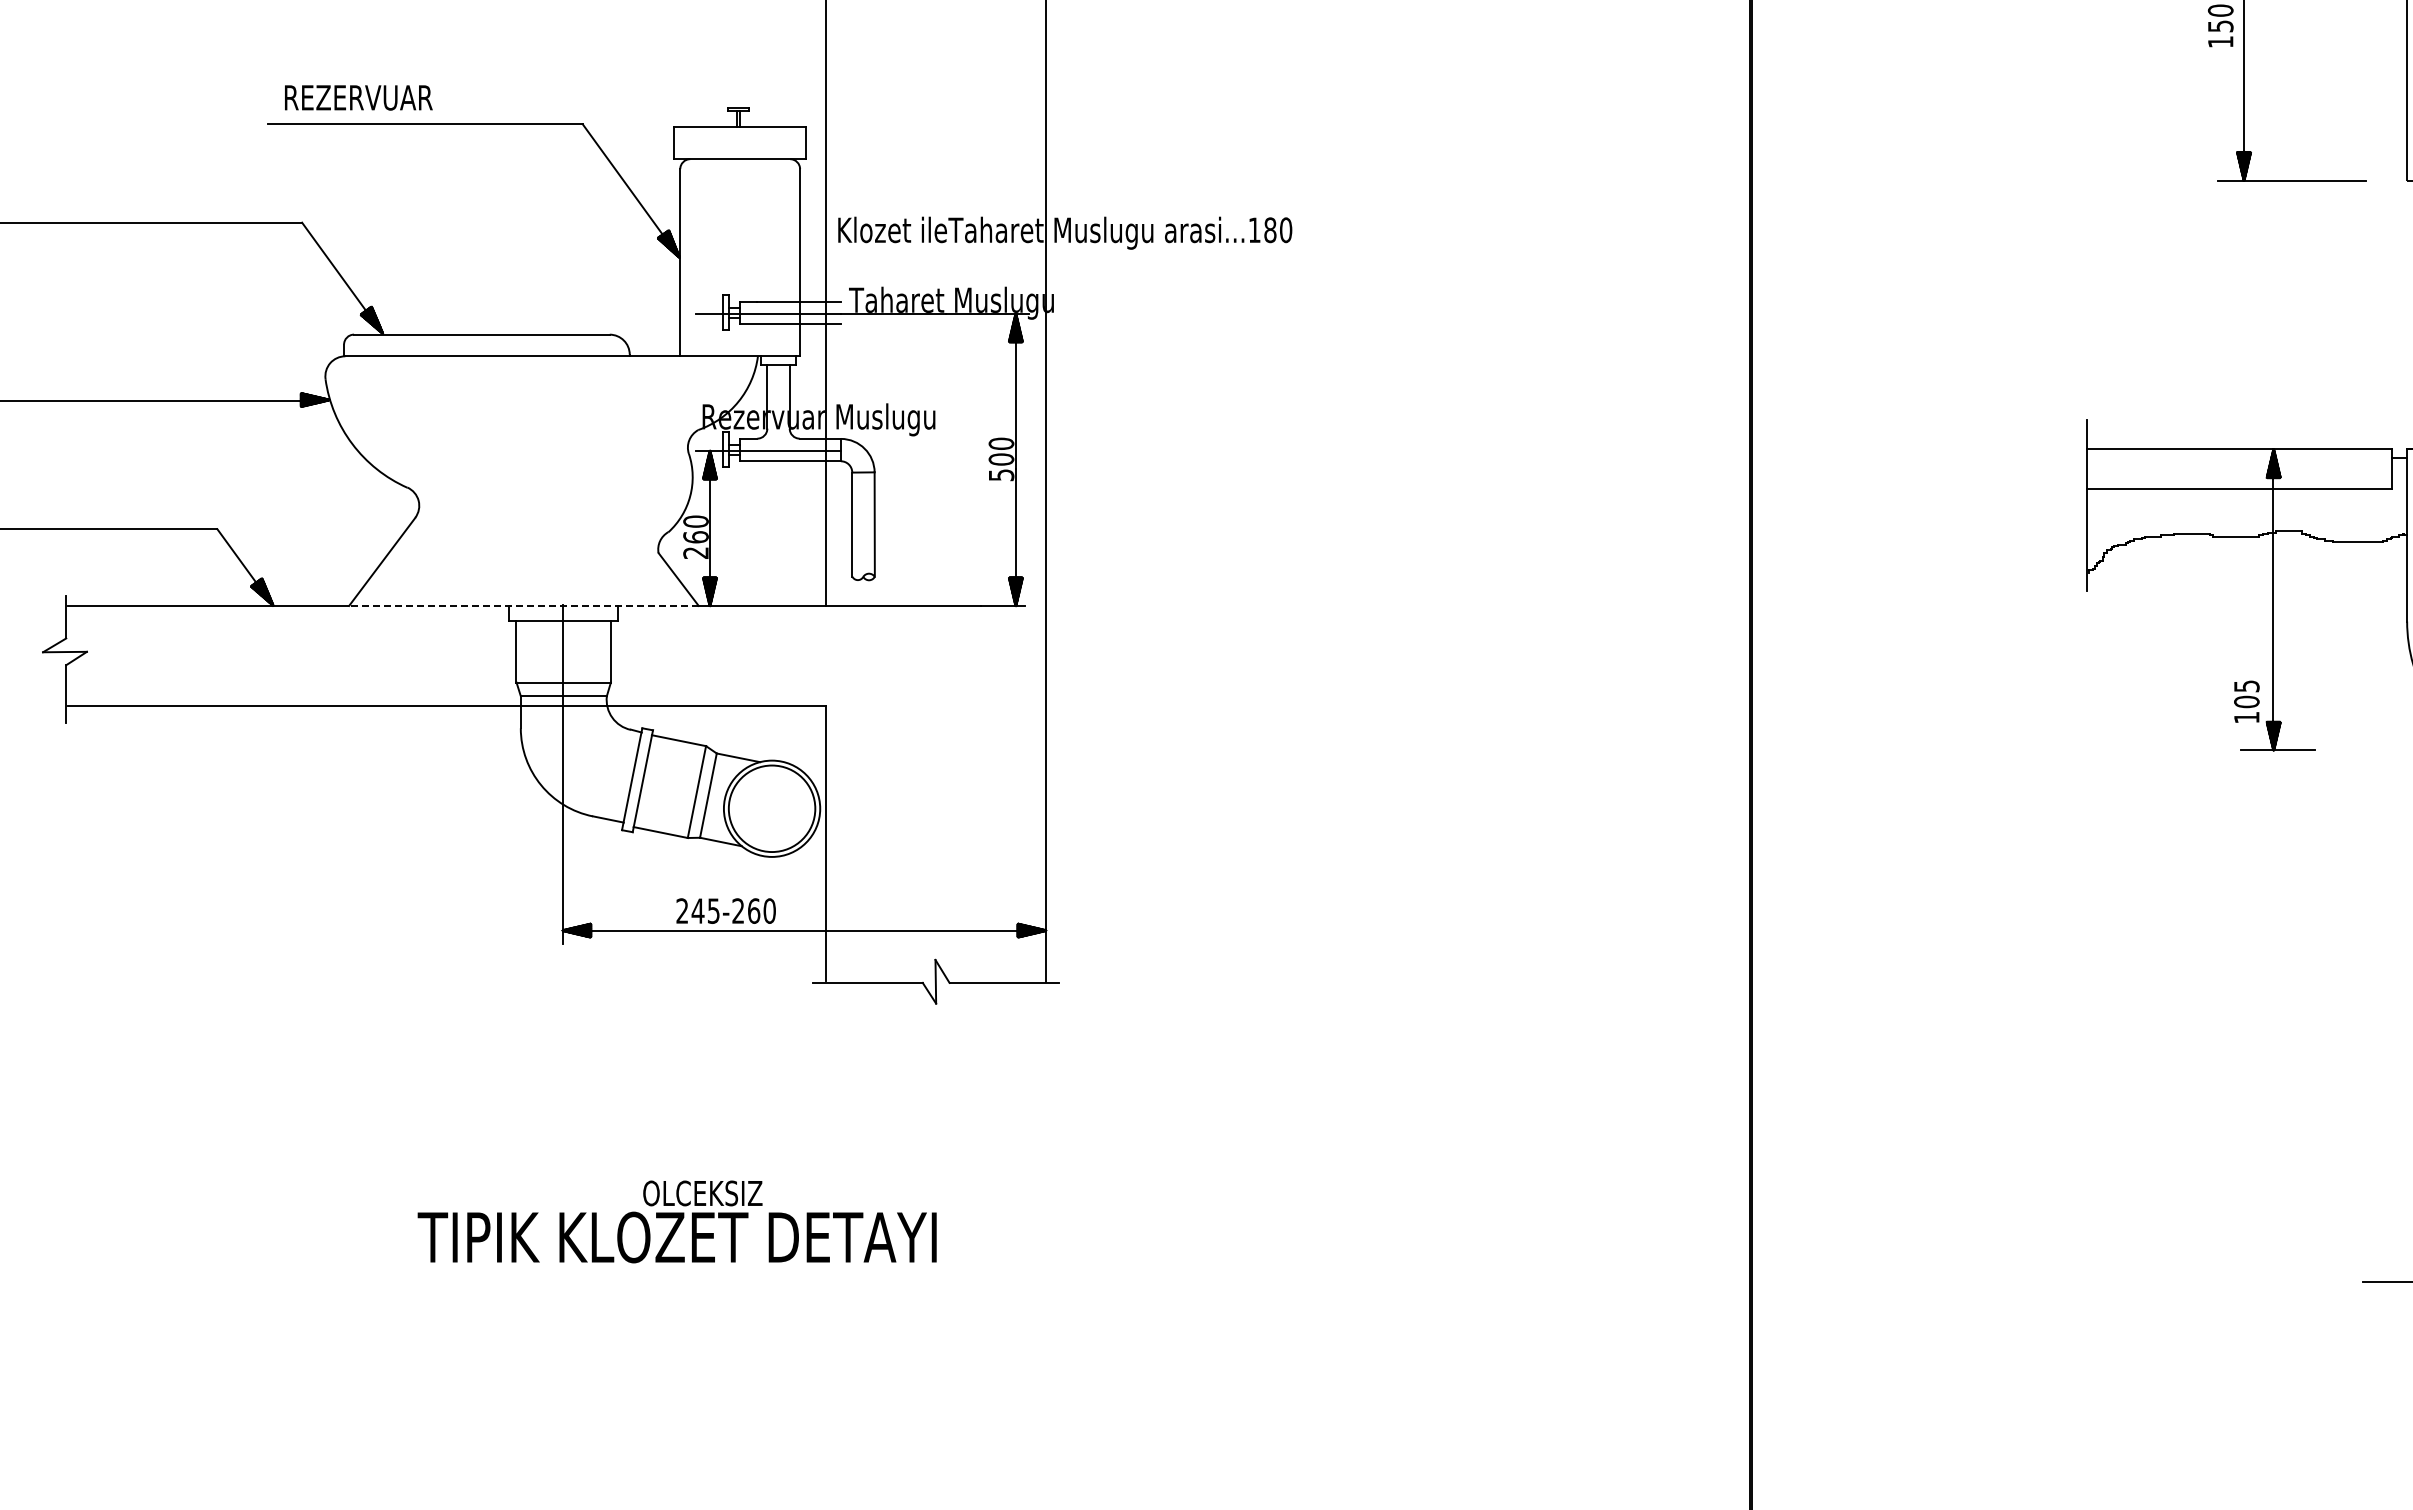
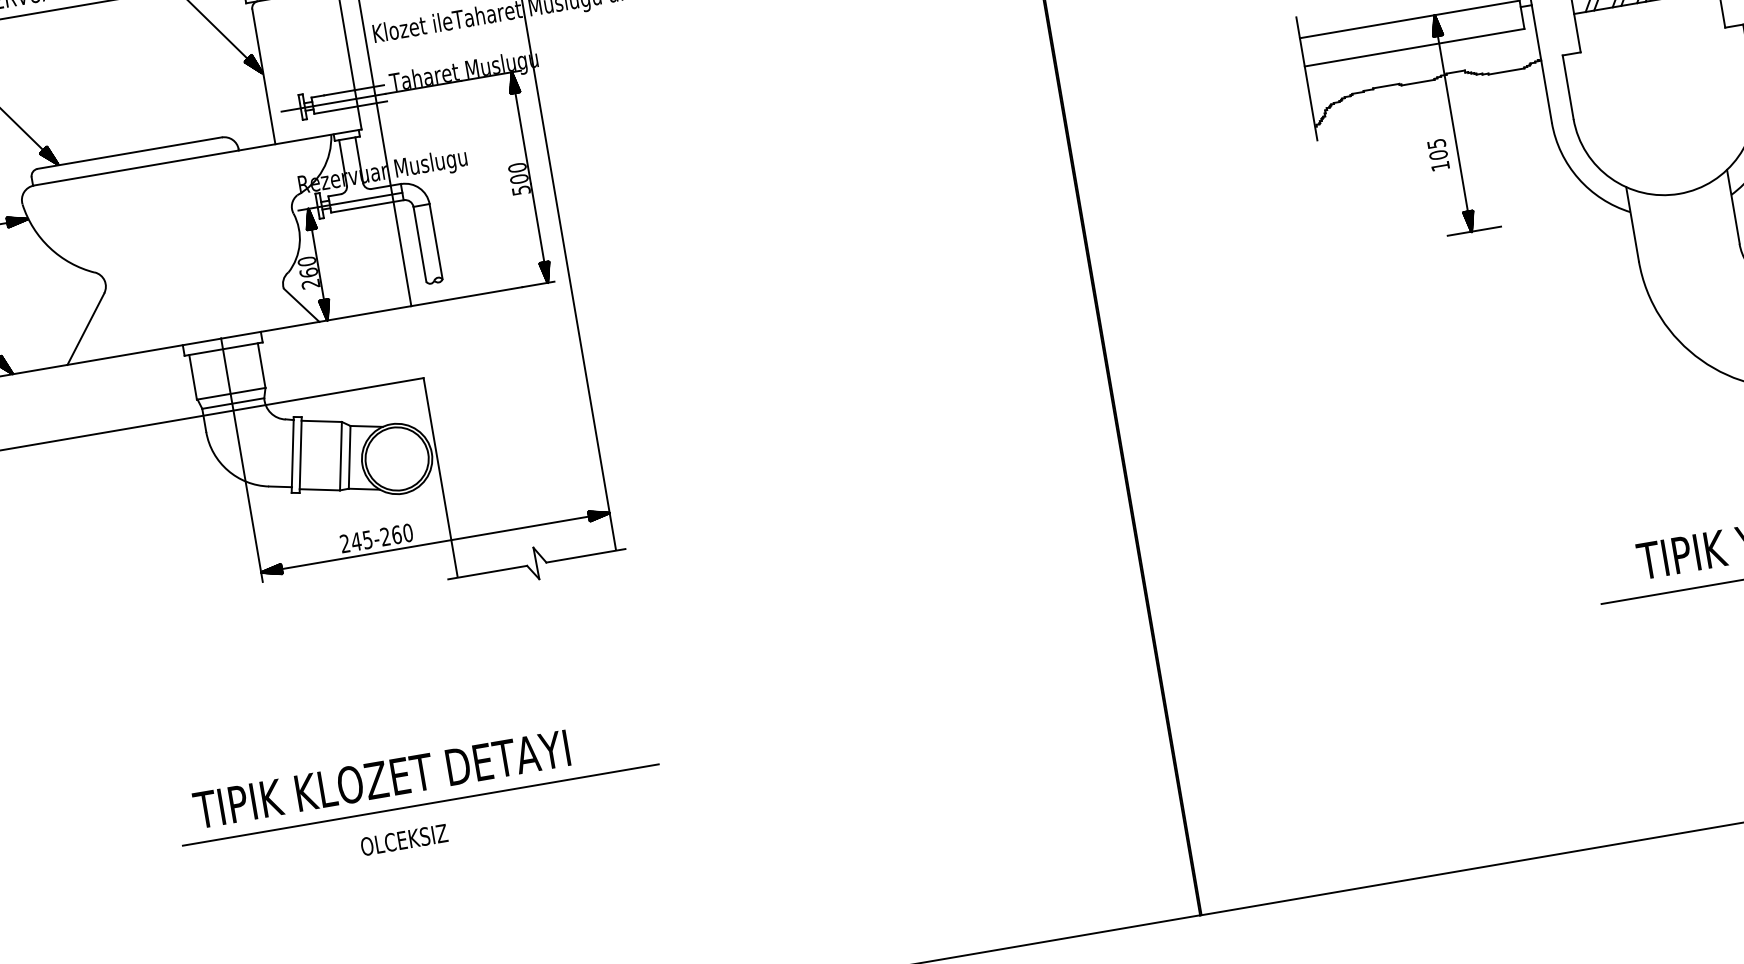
line: (523, 605) -> (193, 343), dashed -> solid
text: (2246, 701) -> (1438, 154), moved
text: (702, 1193) -> (404, 840), moved
line: (723, 1280) -> (420, 804), added

